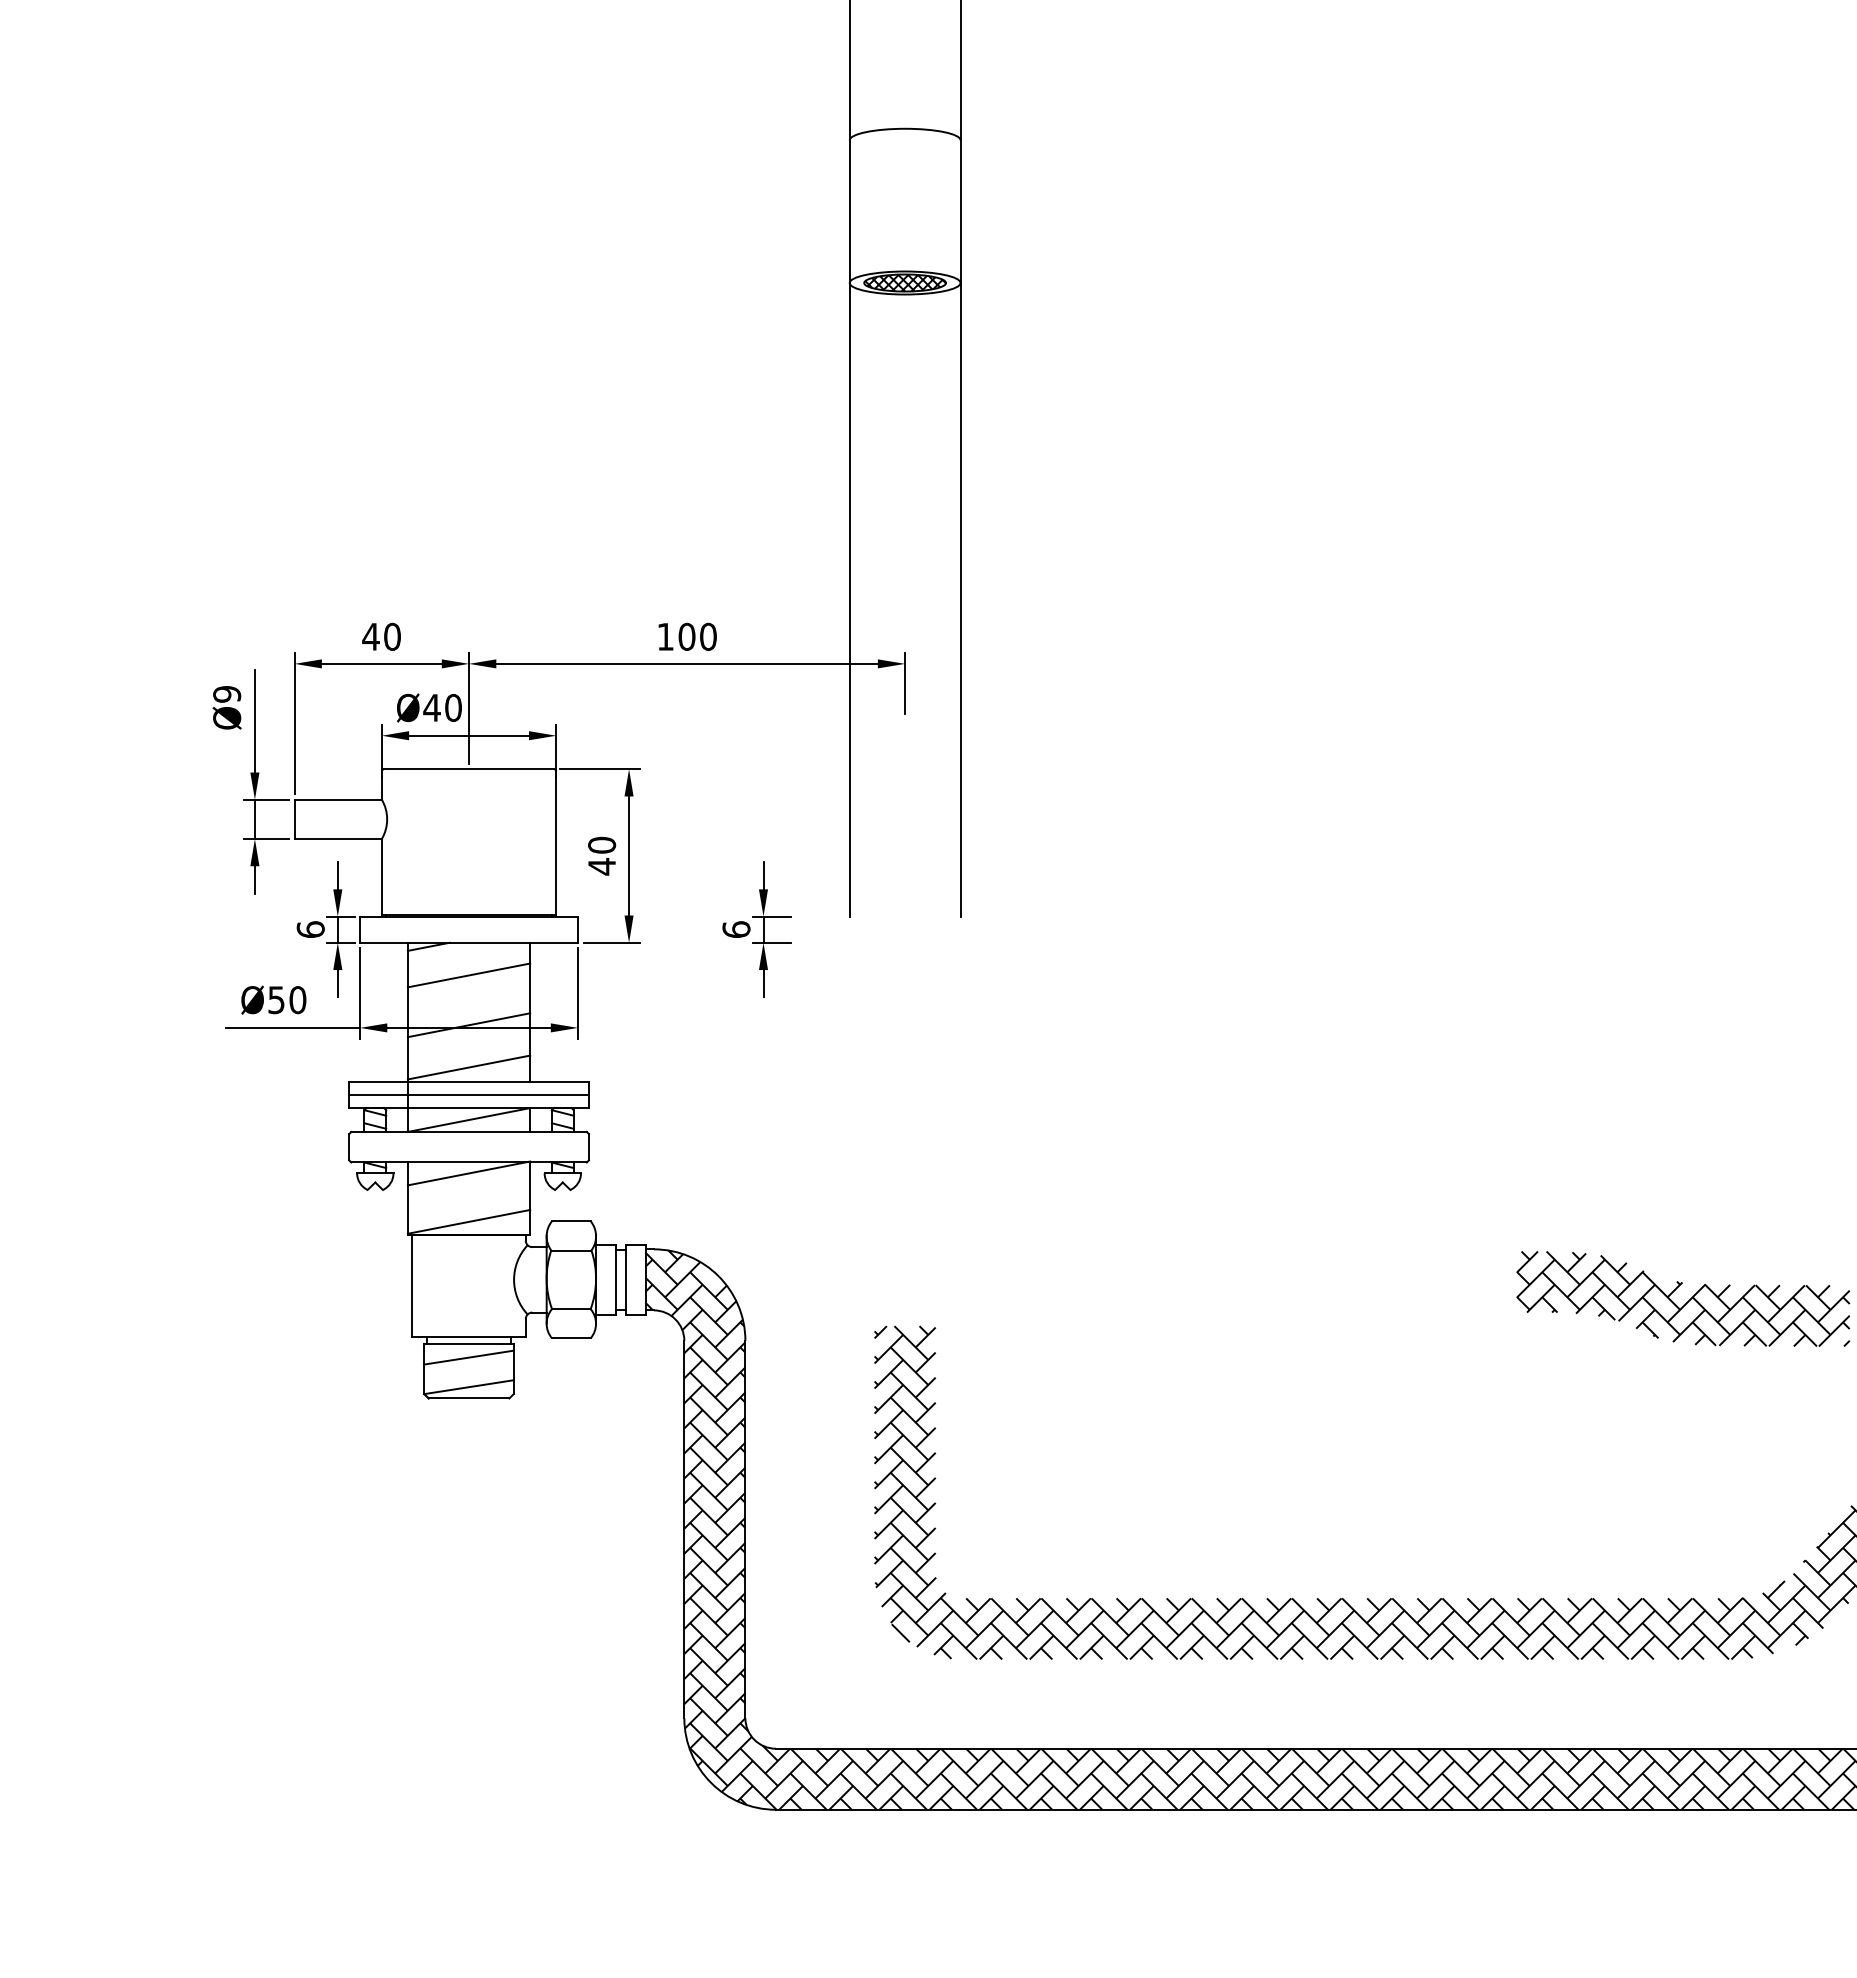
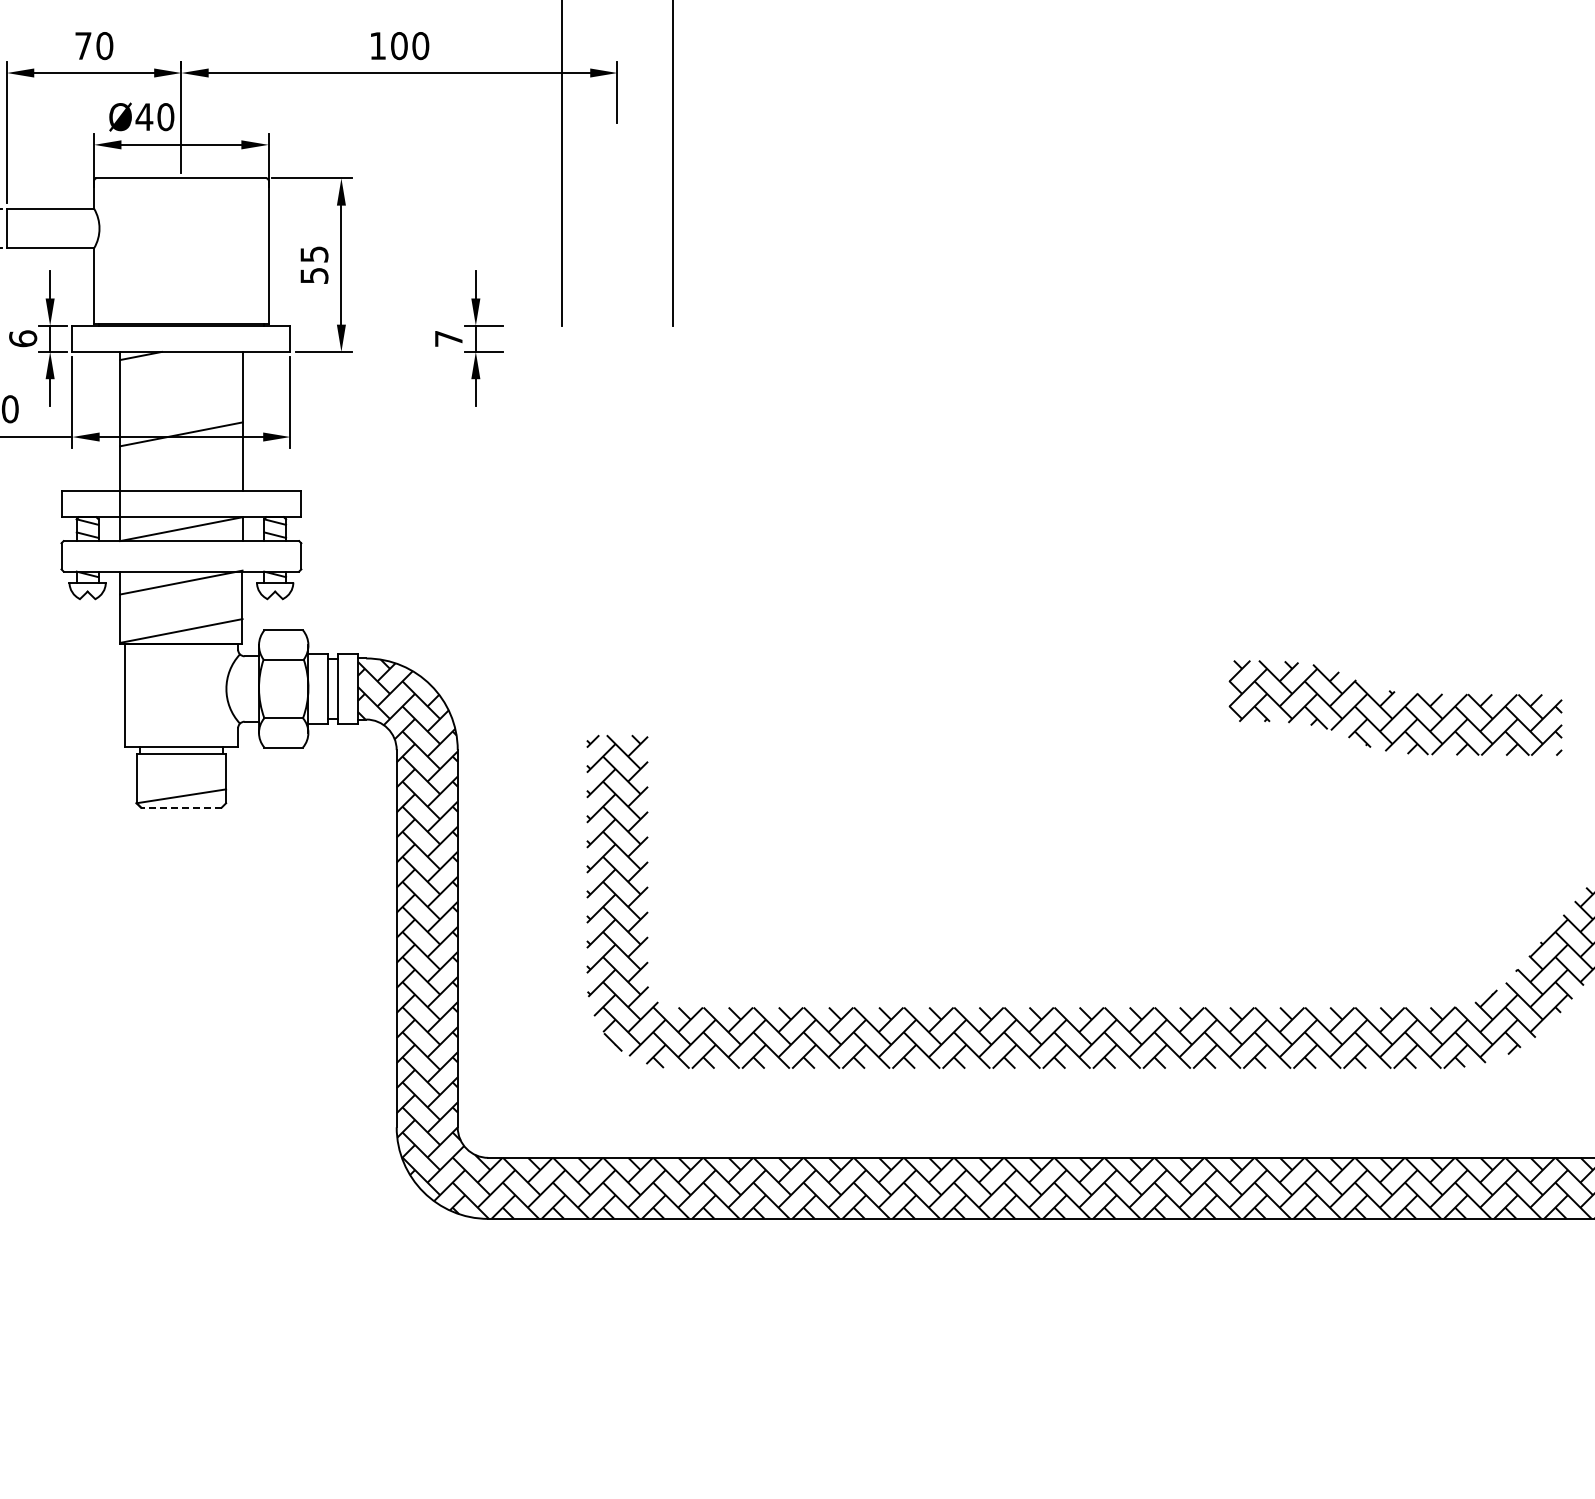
text: (370, 636) -> (82, 45), 40 -> 70
text: (602, 855) -> (314, 264), 40 -> 55
text: (736, 929) -> (448, 338), 6 -> 7
line: (468, 975) -> (180, 384), removed
line: (468, 1067) -> (180, 476), removed
line: (468, 1094) -> (180, 503), removed
line: (468, 1357) -> (180, 766), removed
line: (468, 1398) -> (180, 807), solid -> dashed

